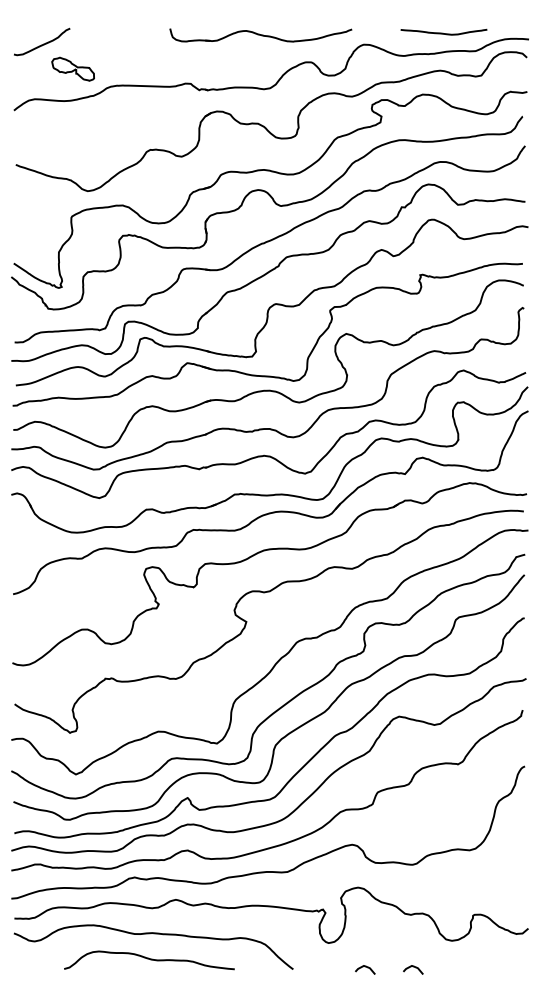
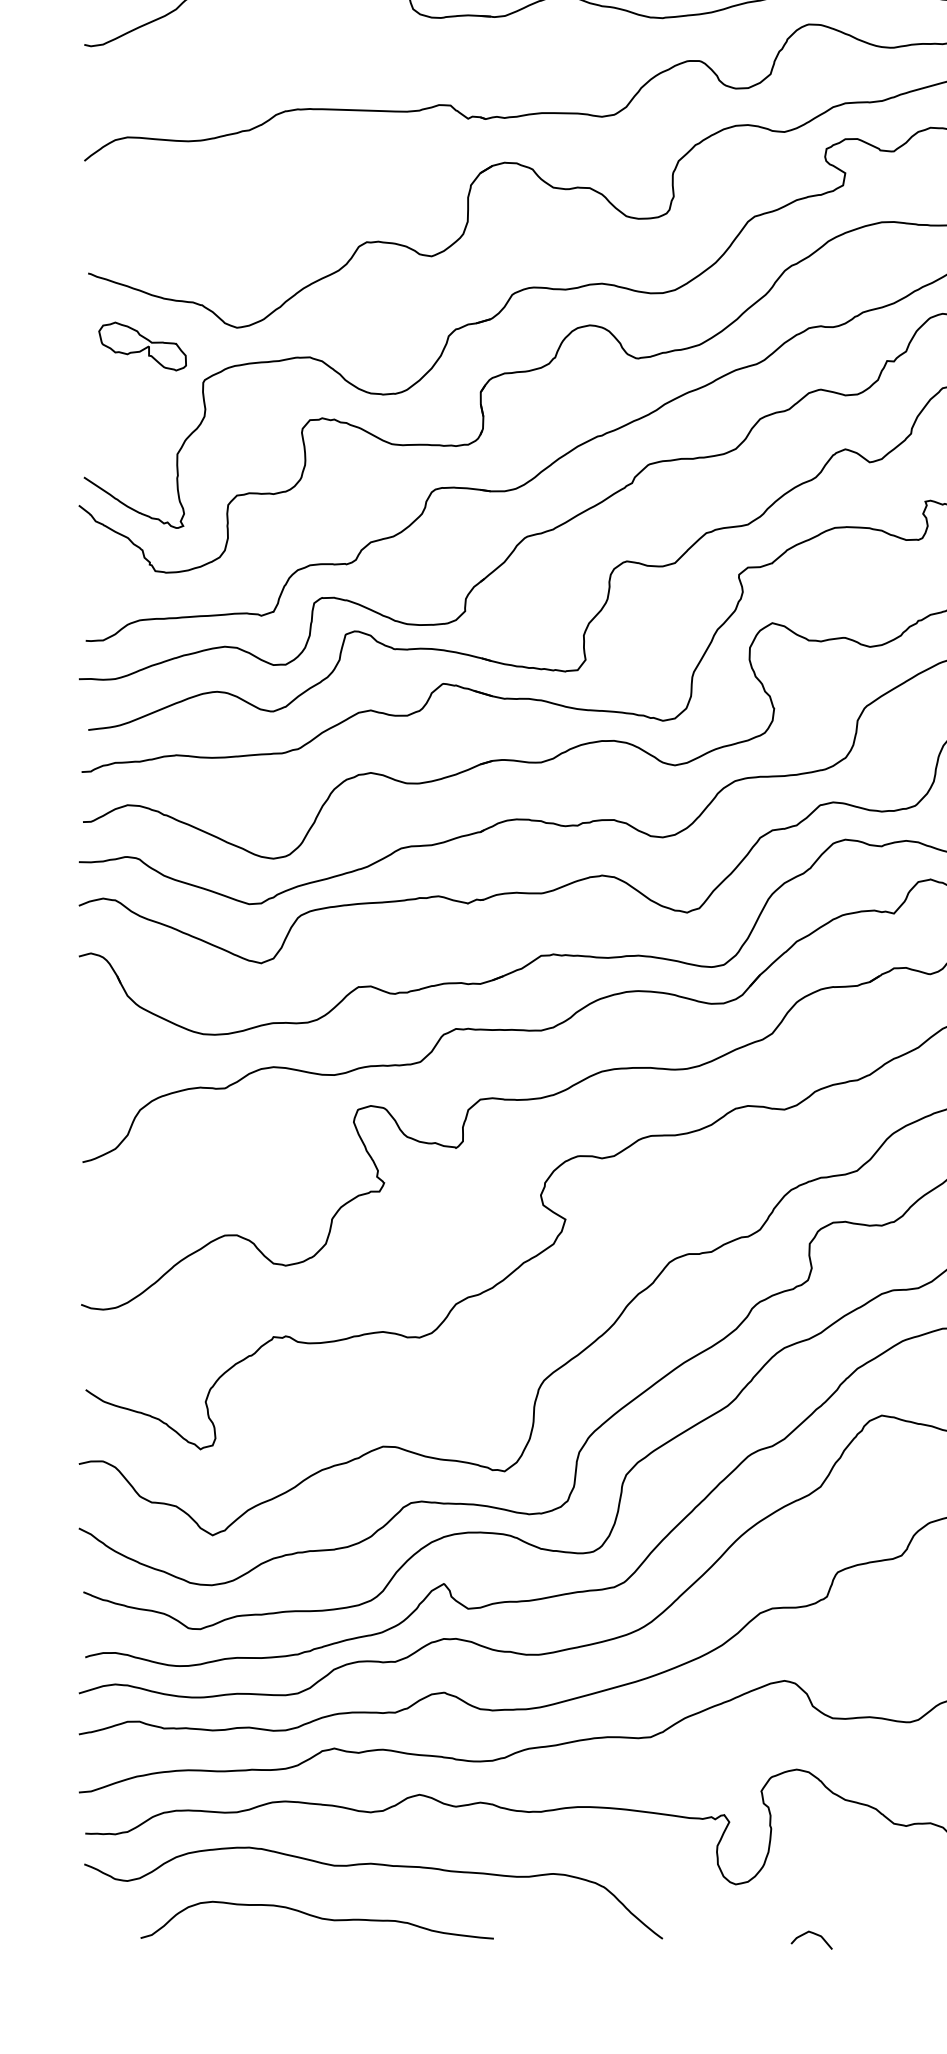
part: (72, 68) -> (141, 344), moved
curve: (149, 959) -> (317, 1918), moved
curve: (413, 967) -> (911, 1934), removed

